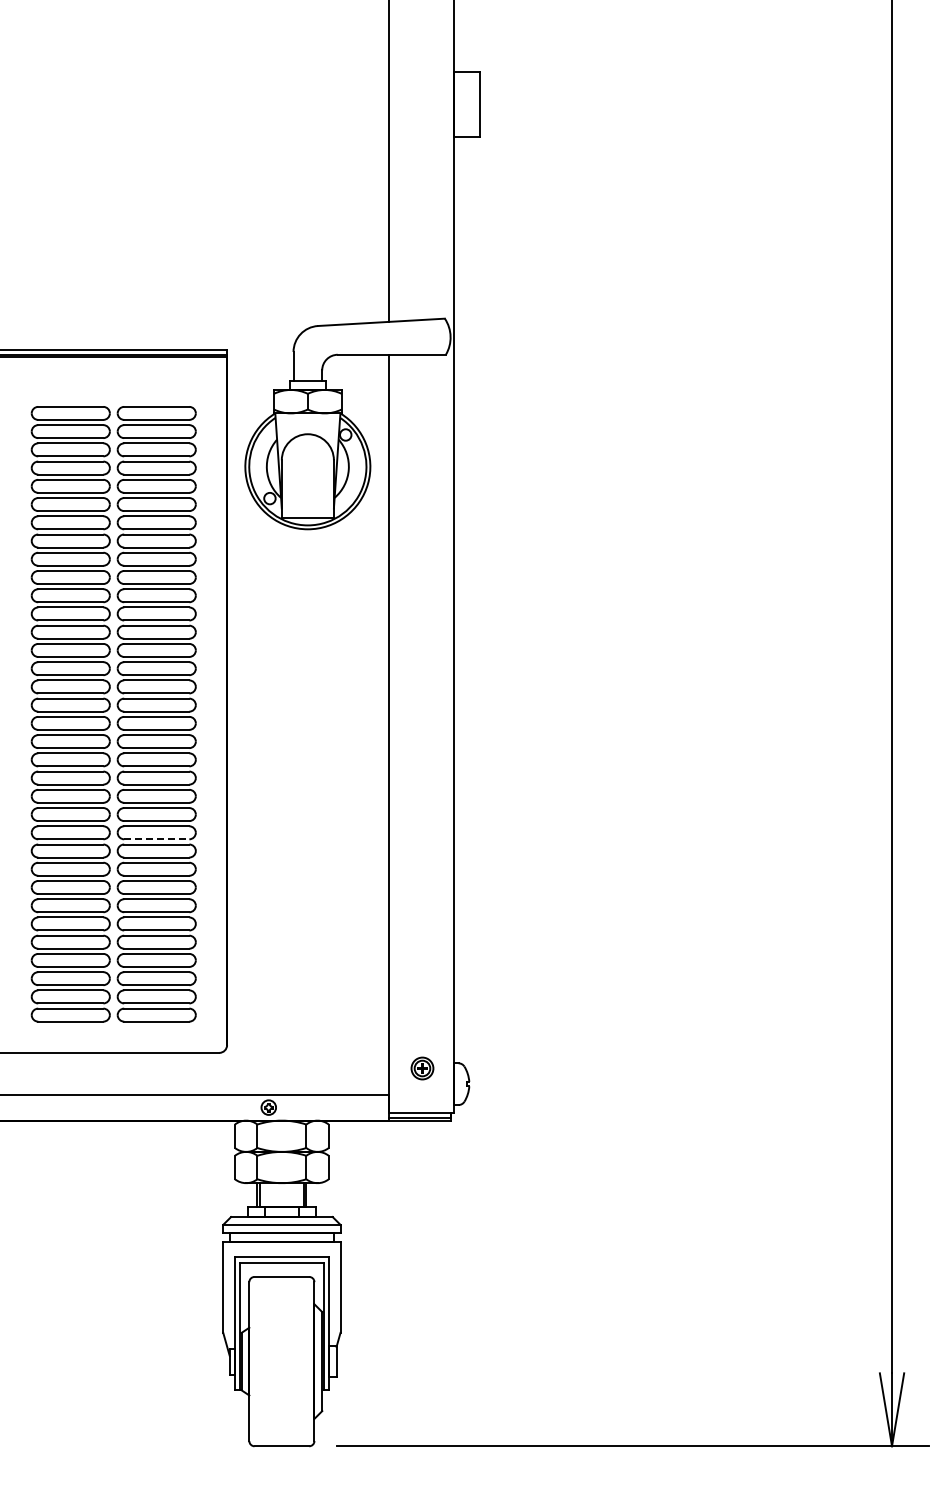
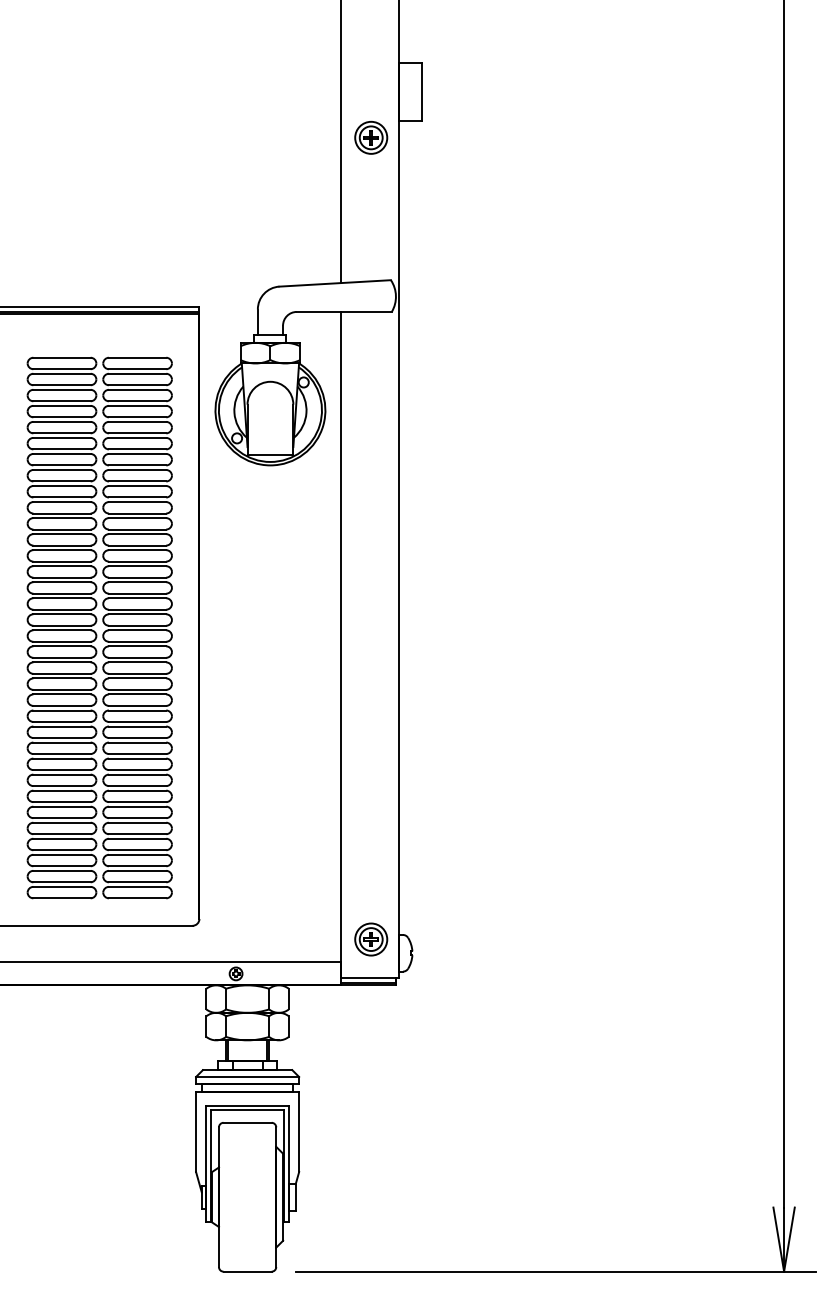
part: (422, 156) -> (371, 137), added
line: (156, 839) -> (137, 738), dashed -> solid
part: (422, 1068) -> (371, 939), size x1.67

